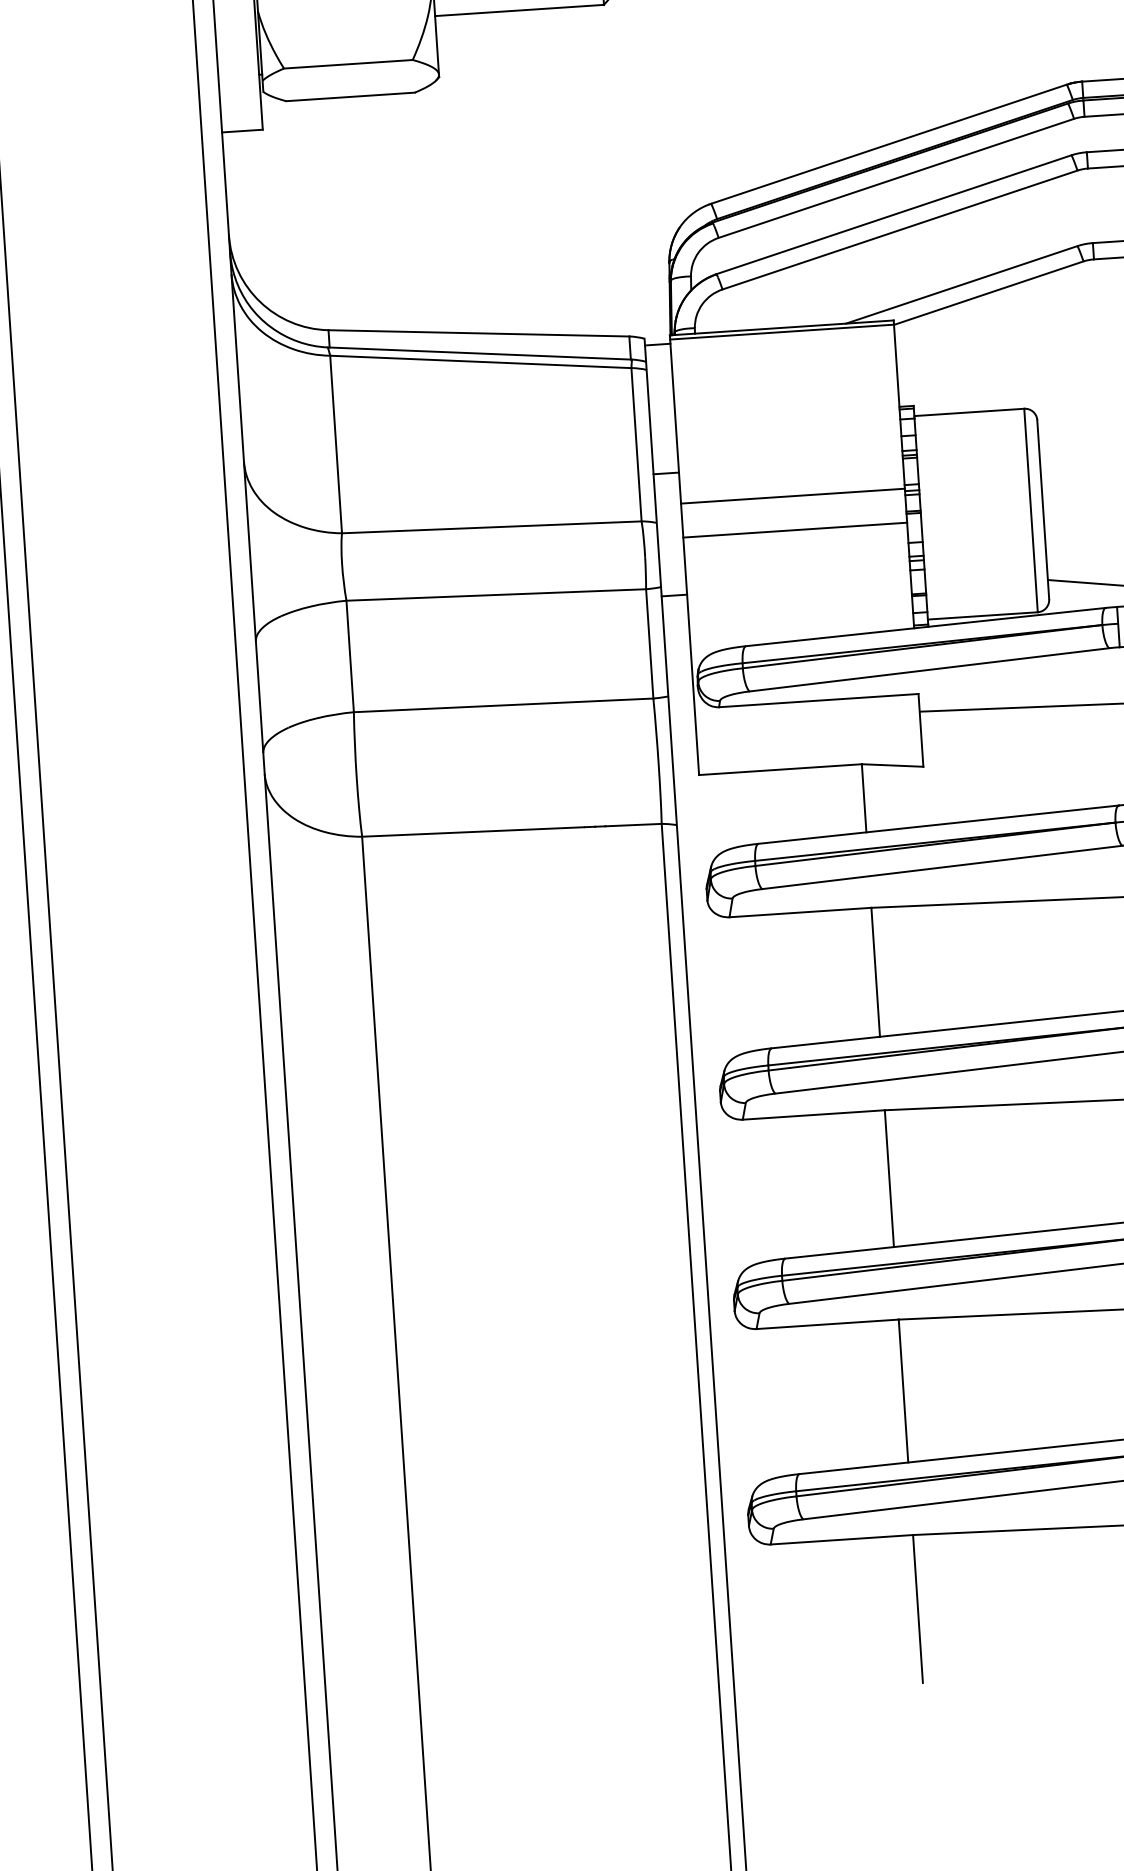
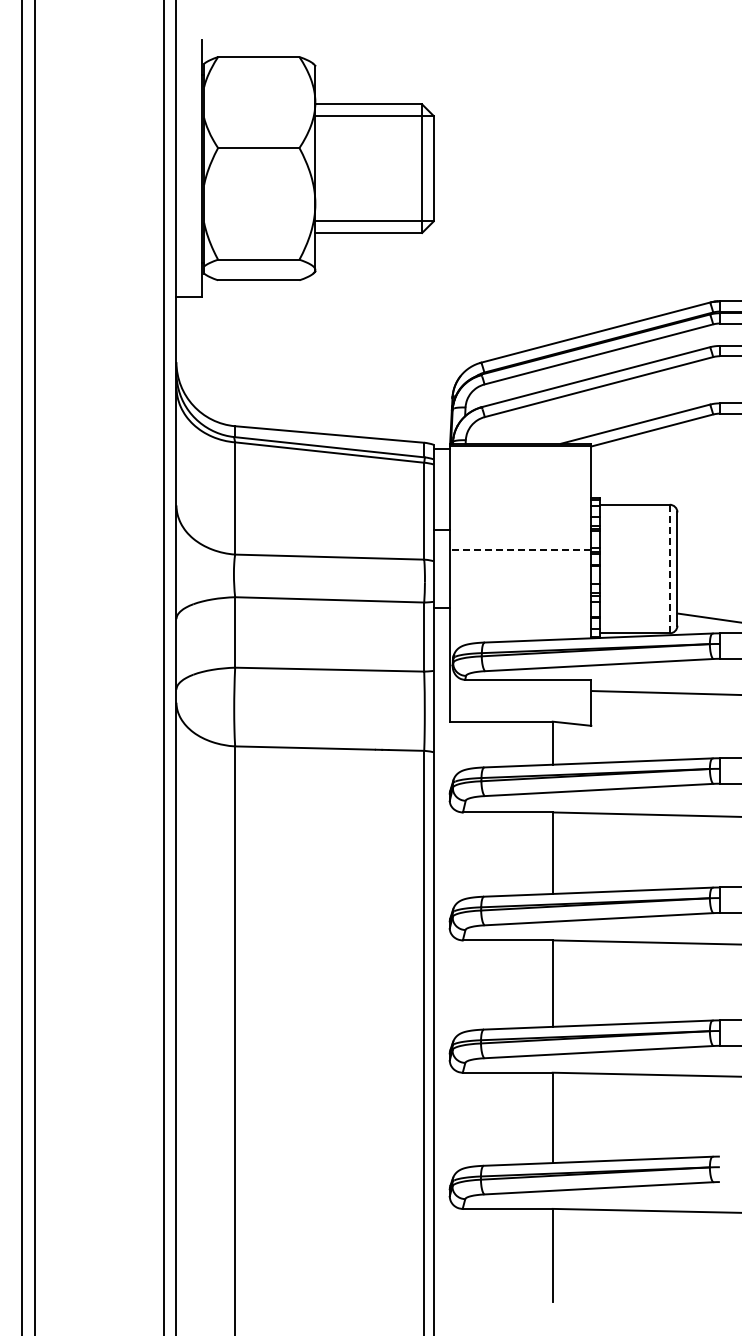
line: (792, 496) -> (520, 550), solid -> dashed
line: (1030, 511) -> (669, 569), solid -> dashed
line: (795, 530) -> (520, 571), removed

